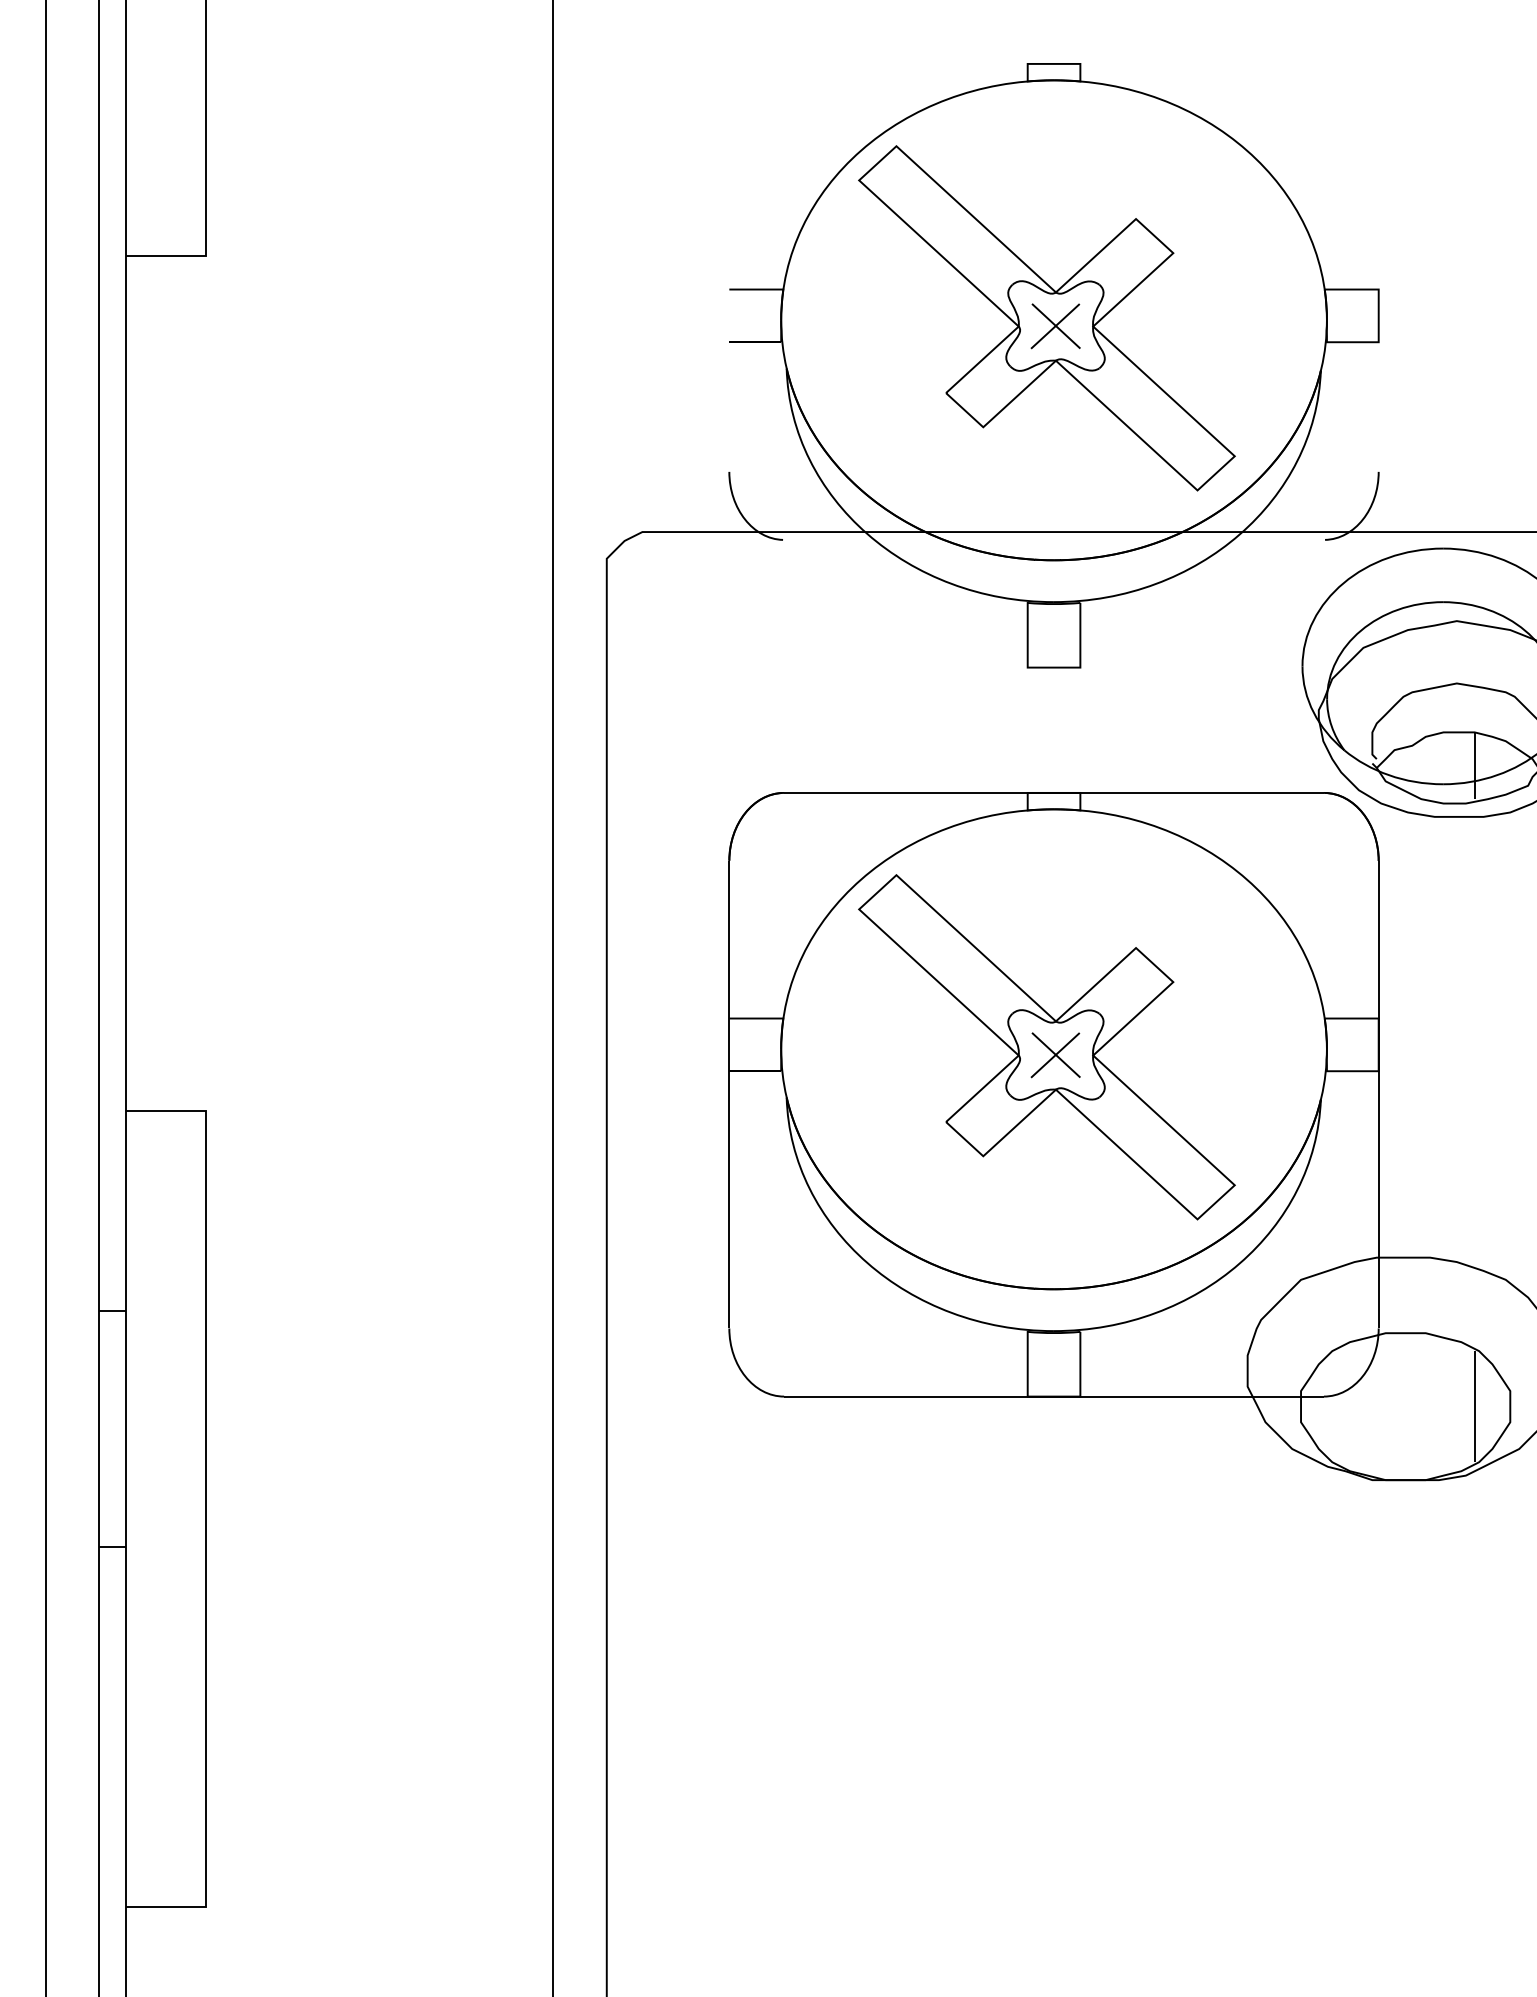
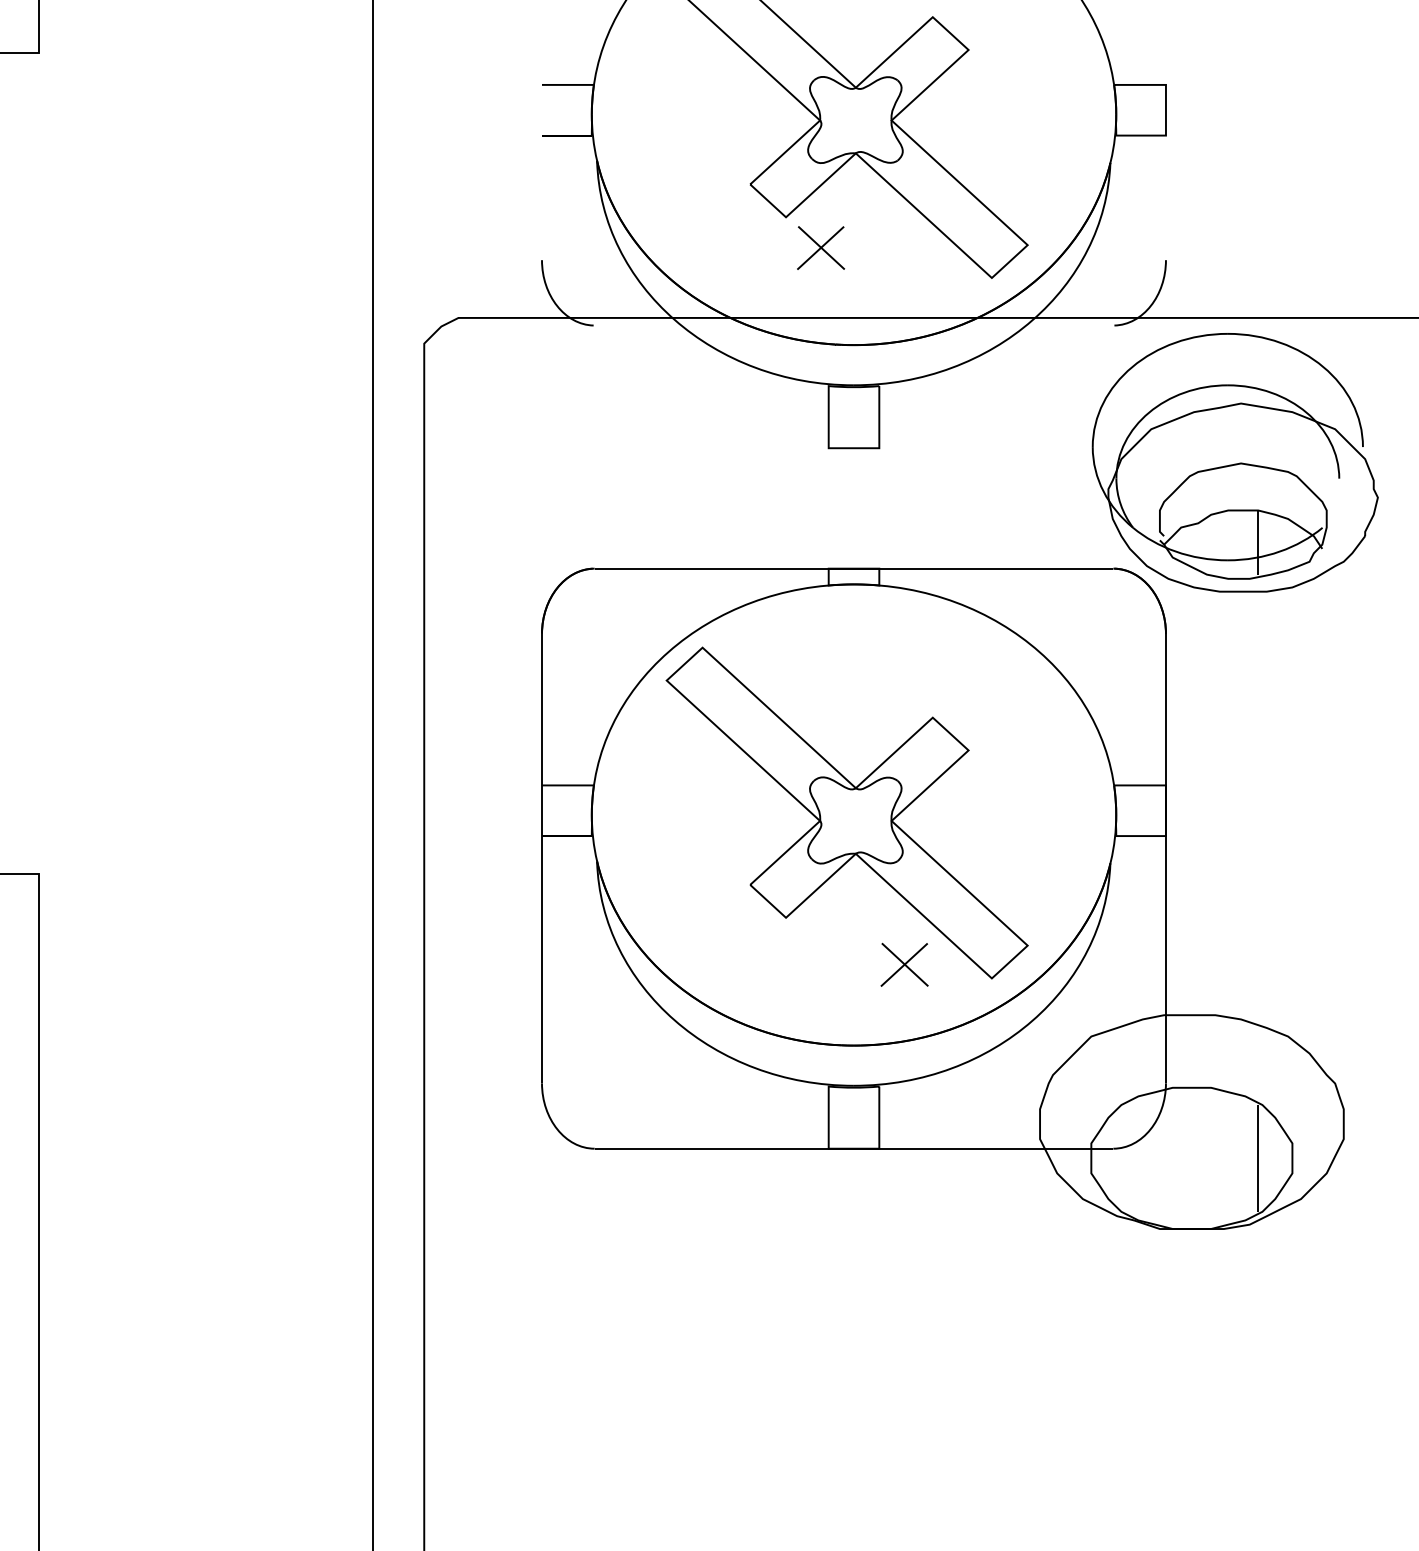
part: (1055, 326) -> (820, 248), moved
part: (1055, 1055) -> (904, 965), moved

